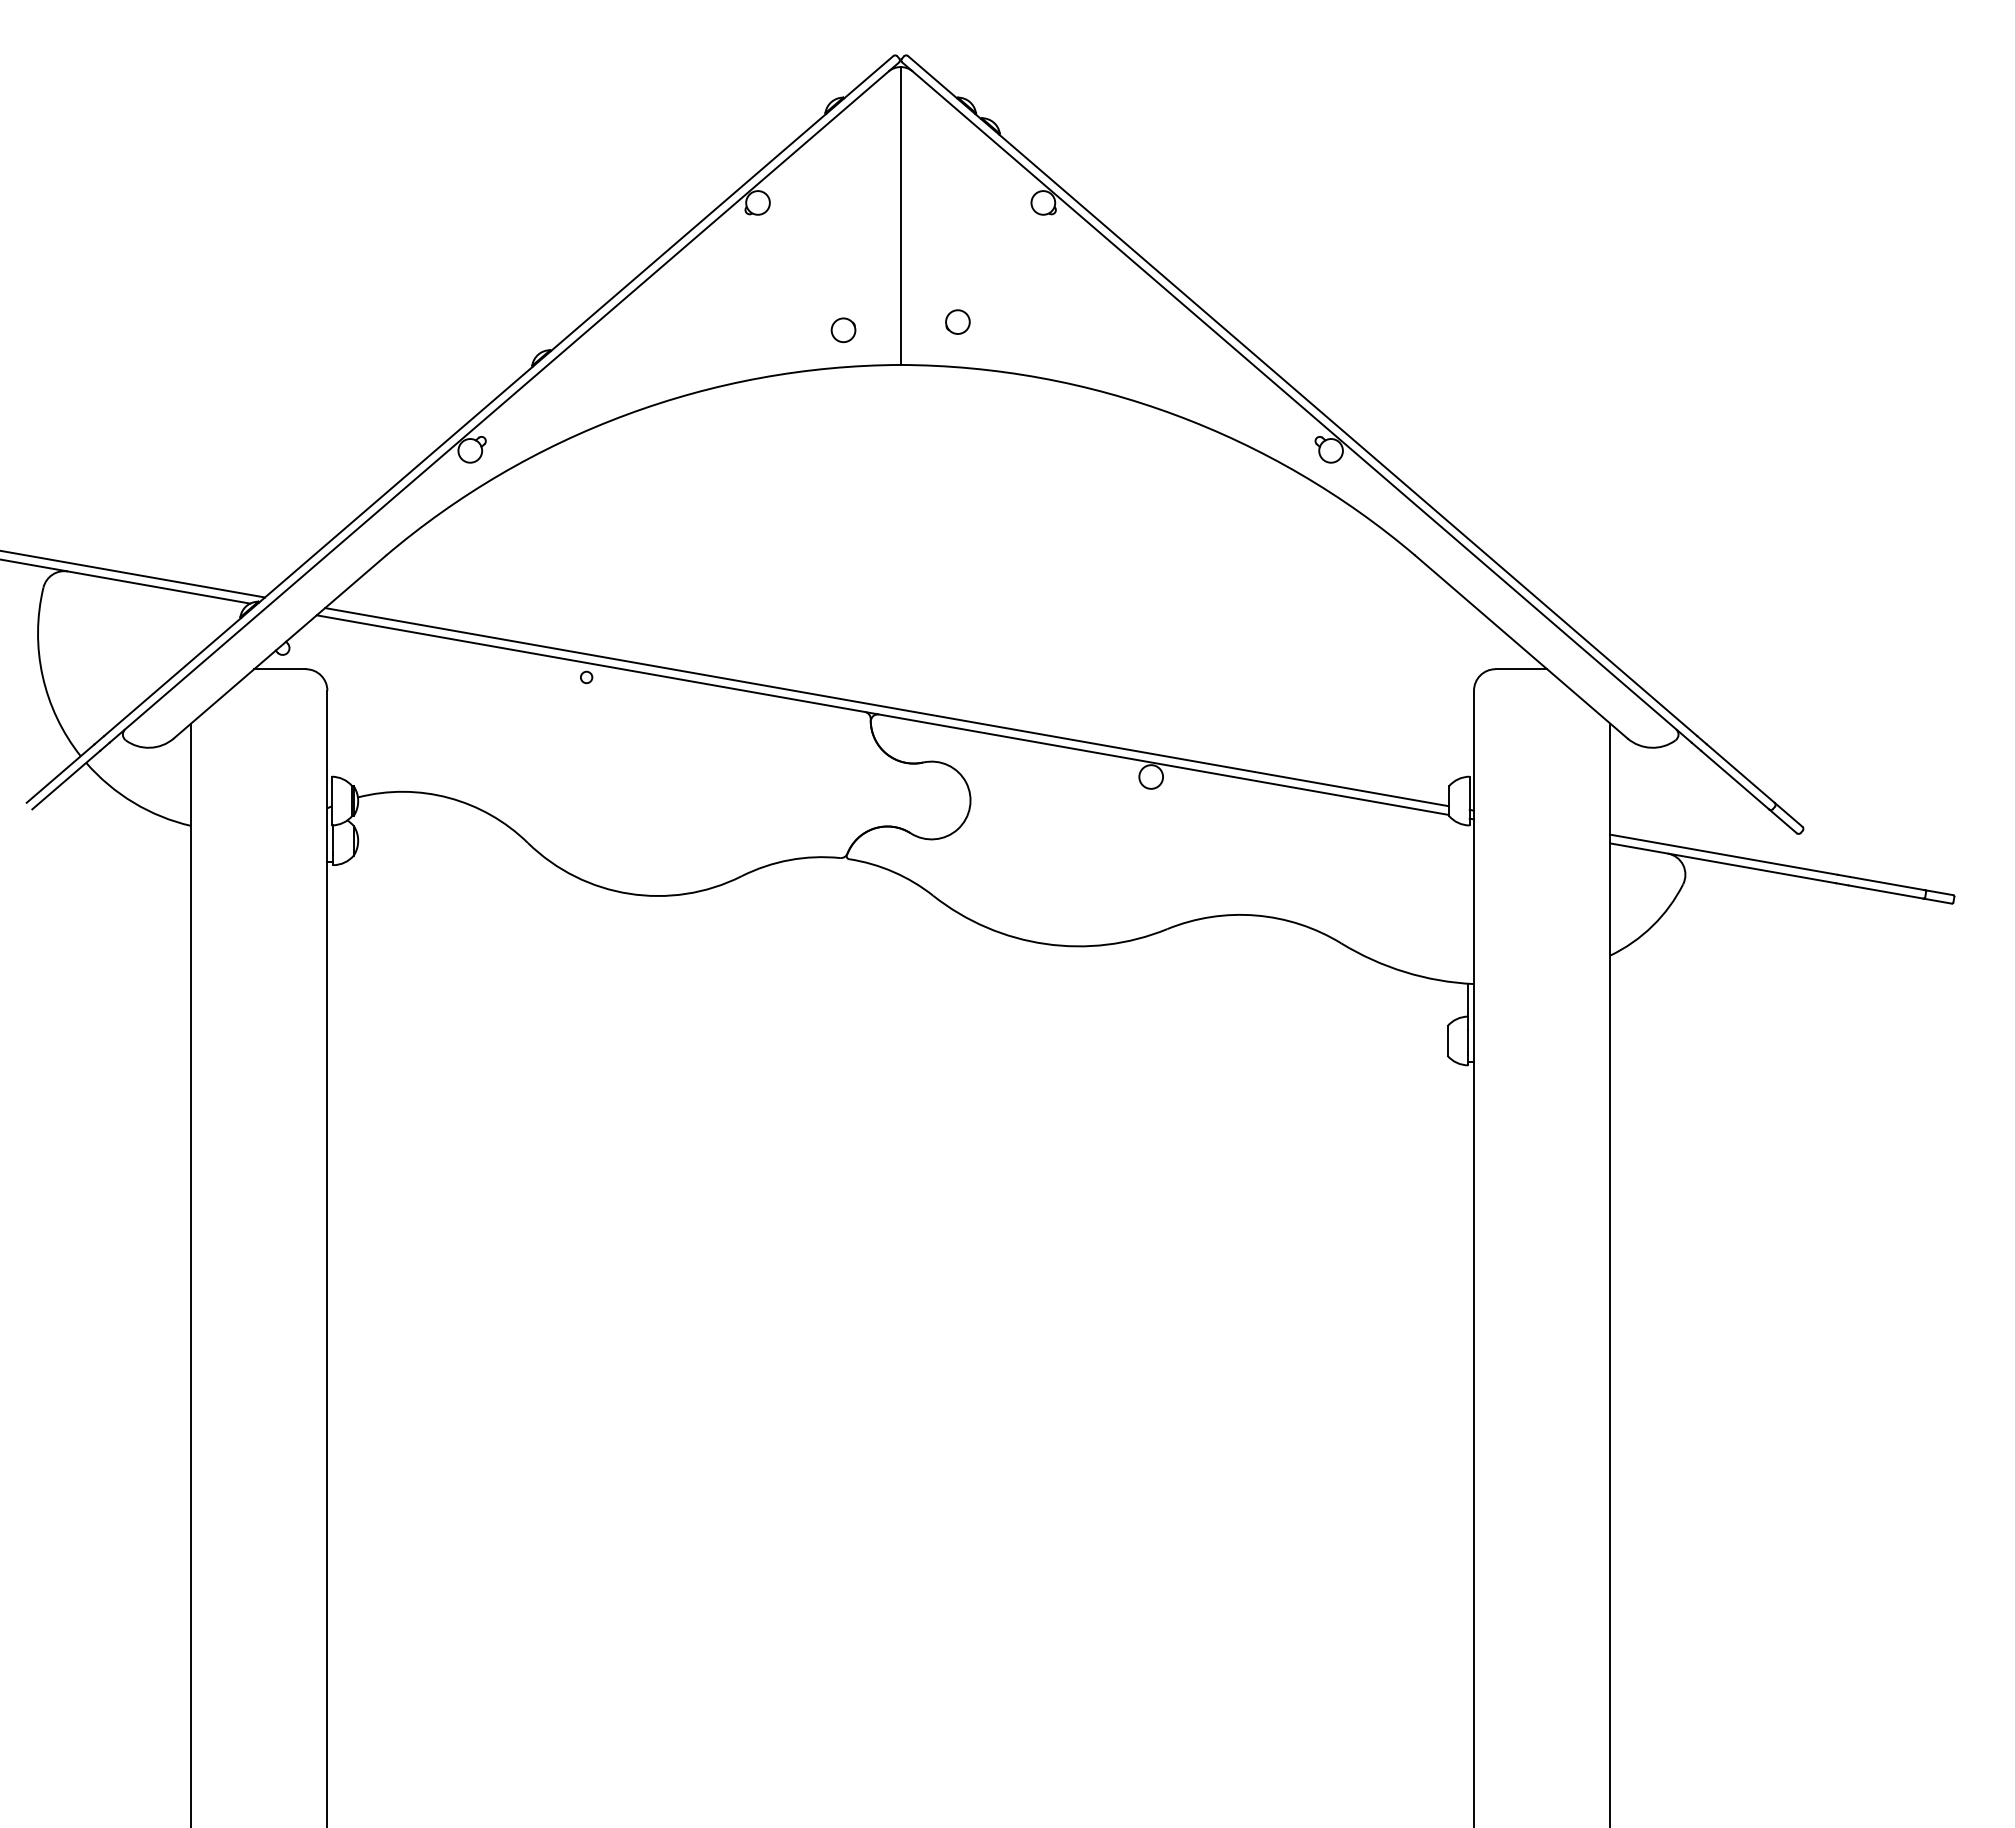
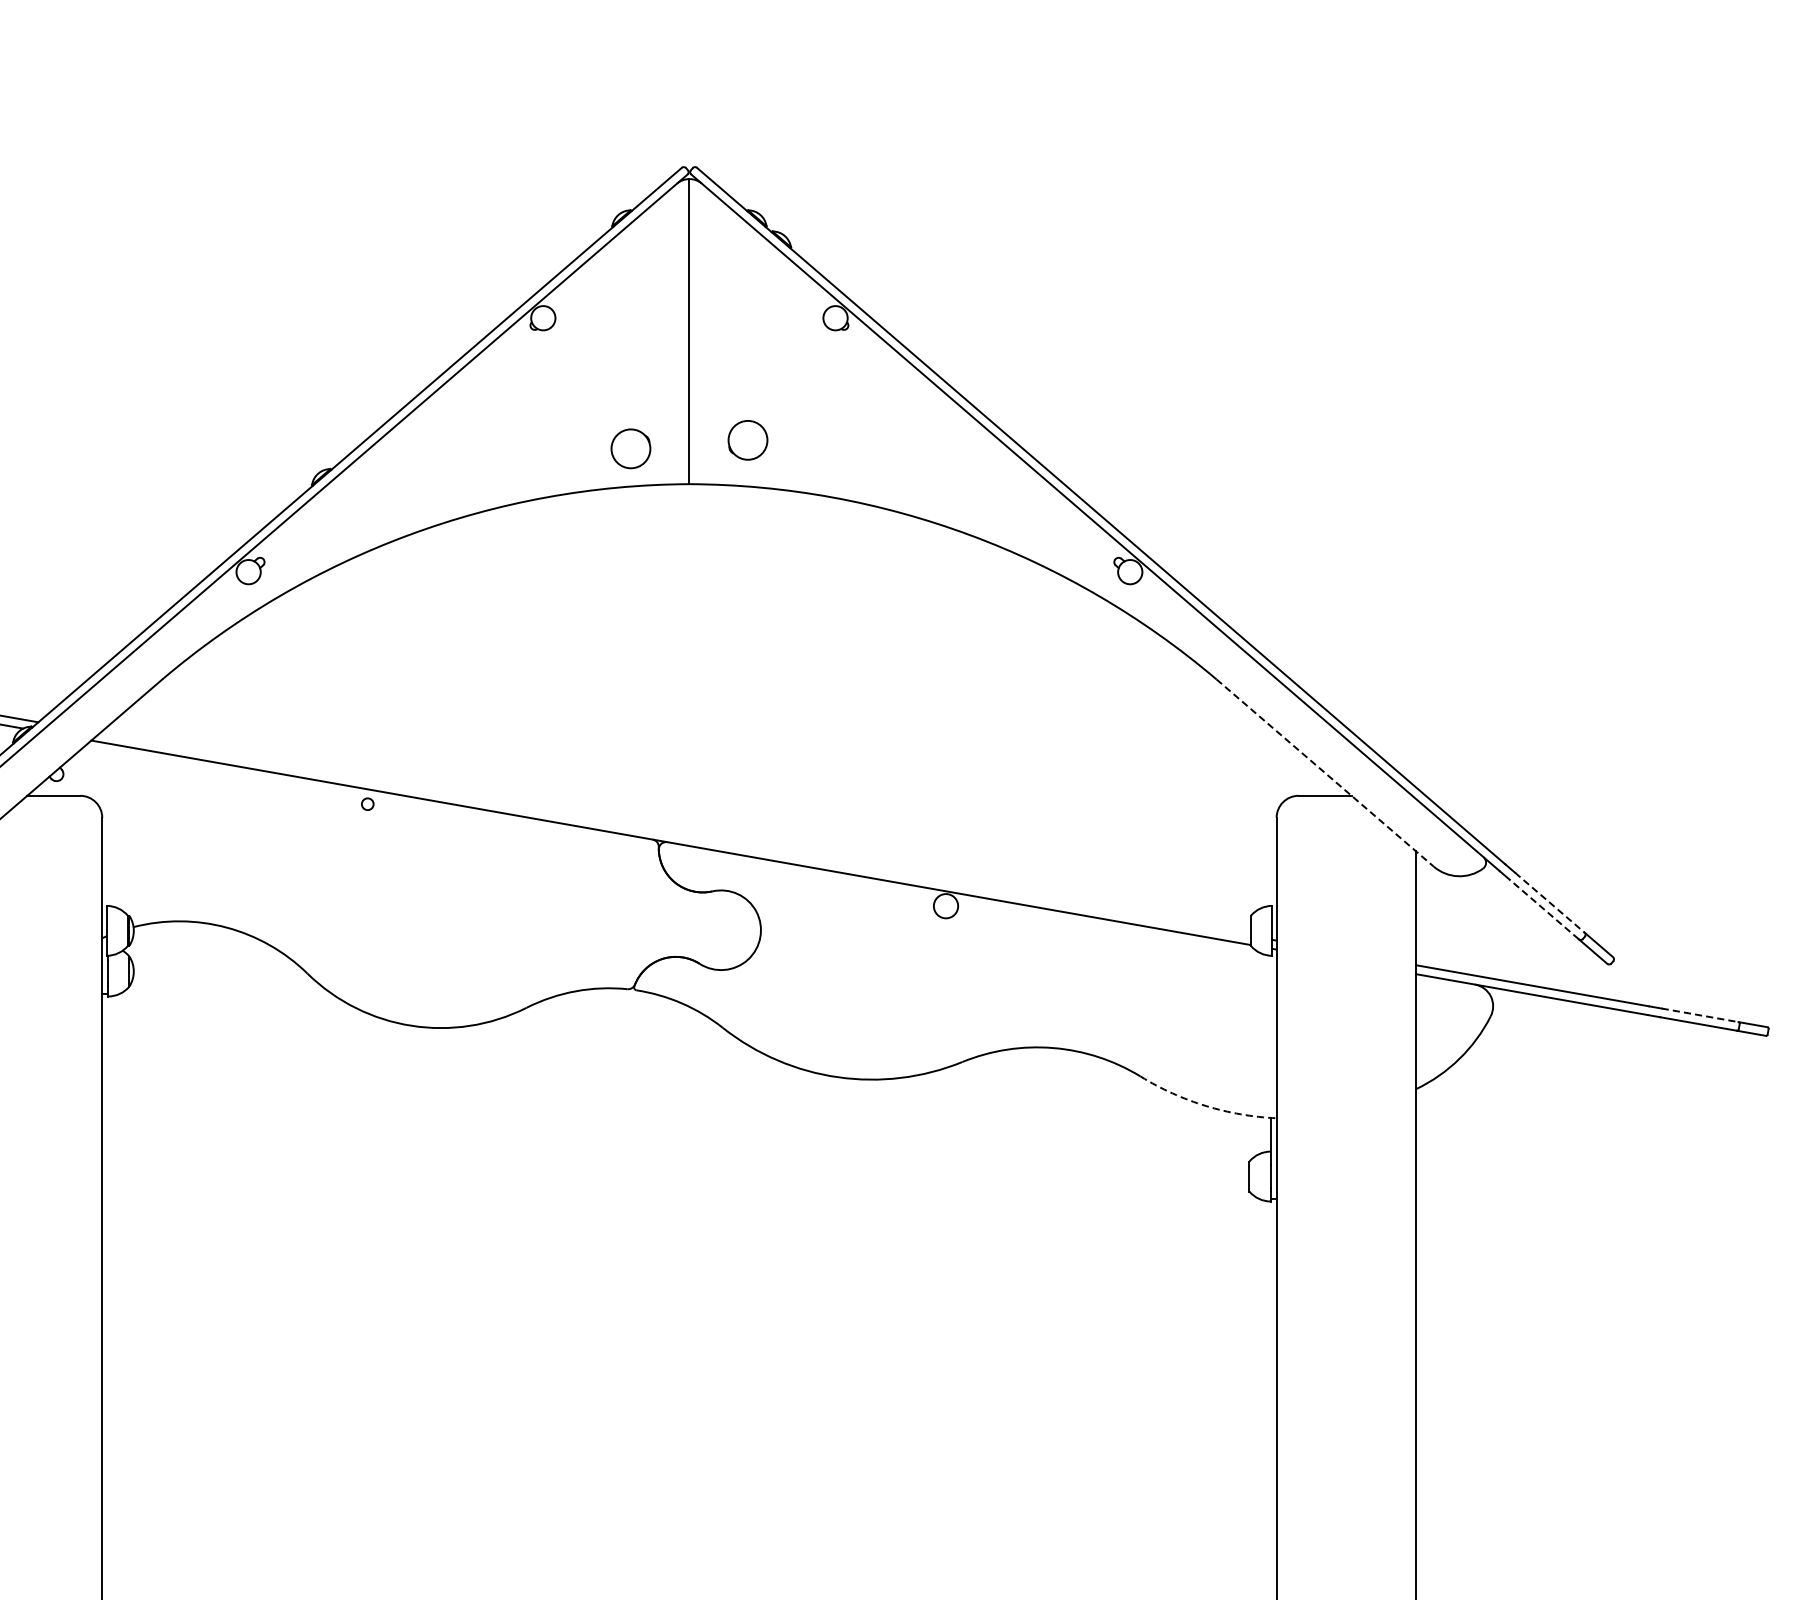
circle: (957, 321) -> (747, 439), size x1.6
part: (843, 329) -> (630, 447), size x1.6
line: (1521, 647) -> (1325, 773), solid -> dashed
line: (886, 707) -> (674, 834), removed
line: (1740, 773) -> (1549, 902), solid -> dashed
line: (1735, 780) -> (1544, 909), solid -> dashed
line: (1888, 883) -> (1701, 1015), solid -> dashed
arc: (1405, 972) -> (1206, 1106), solid -> dashed

